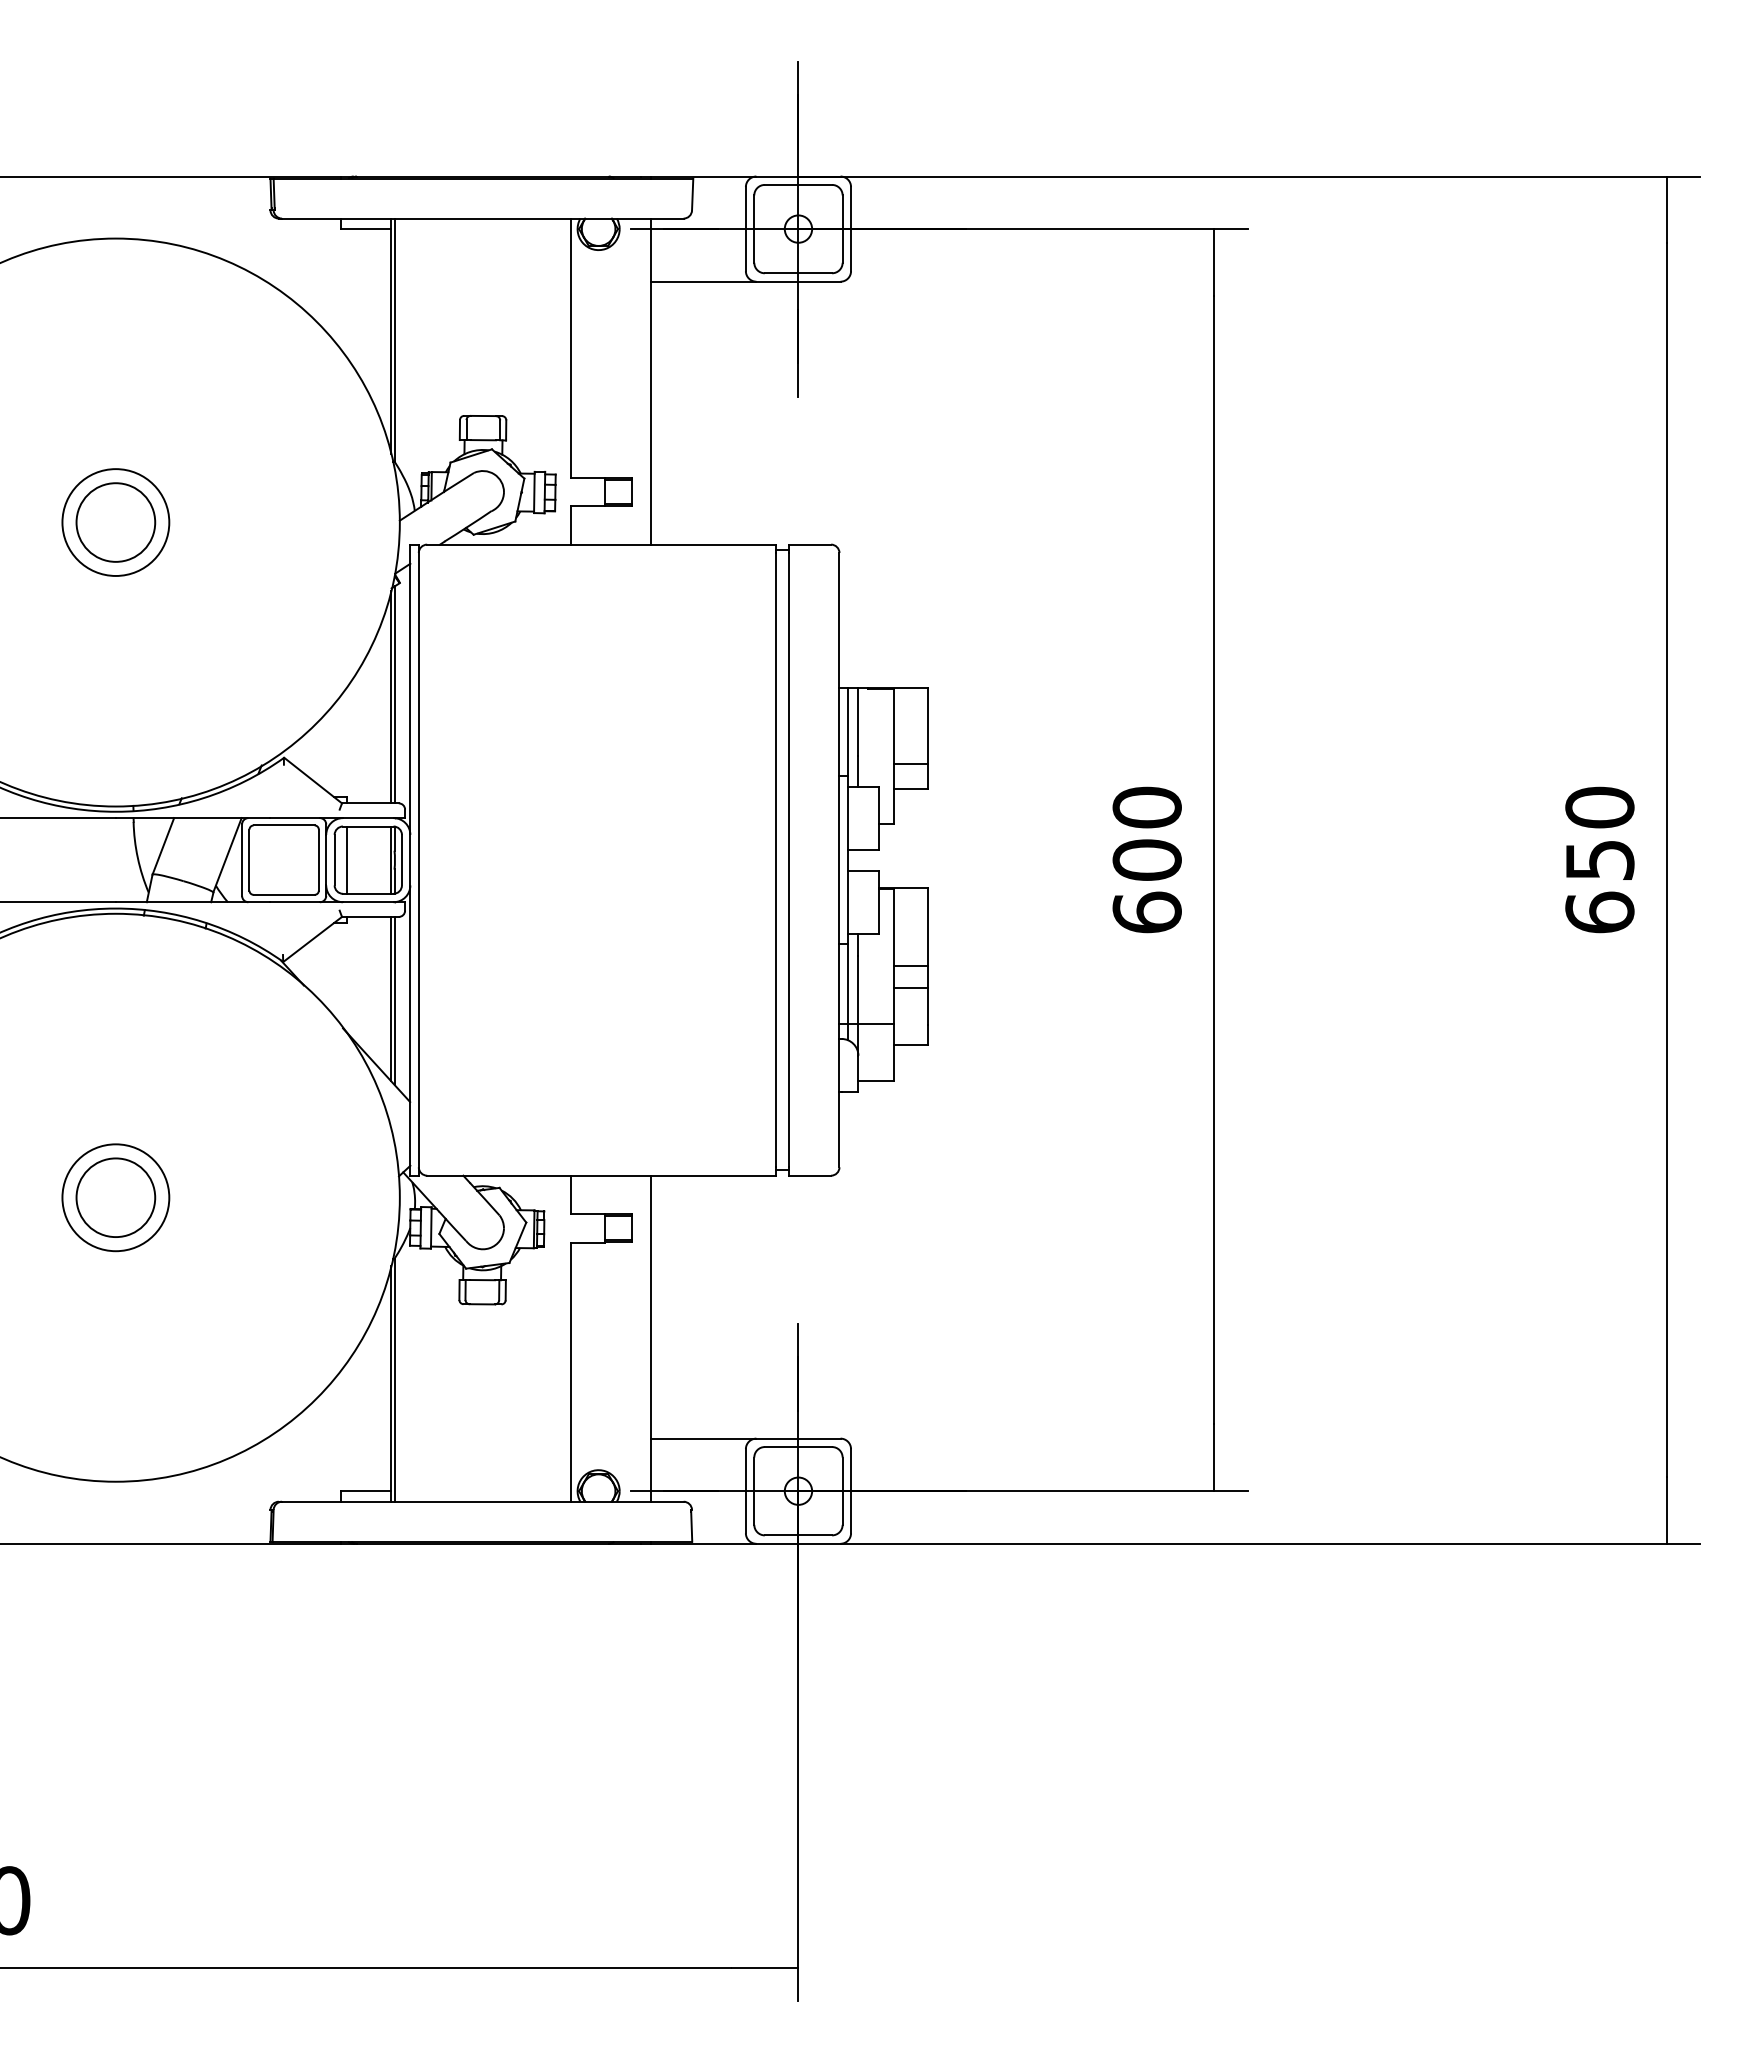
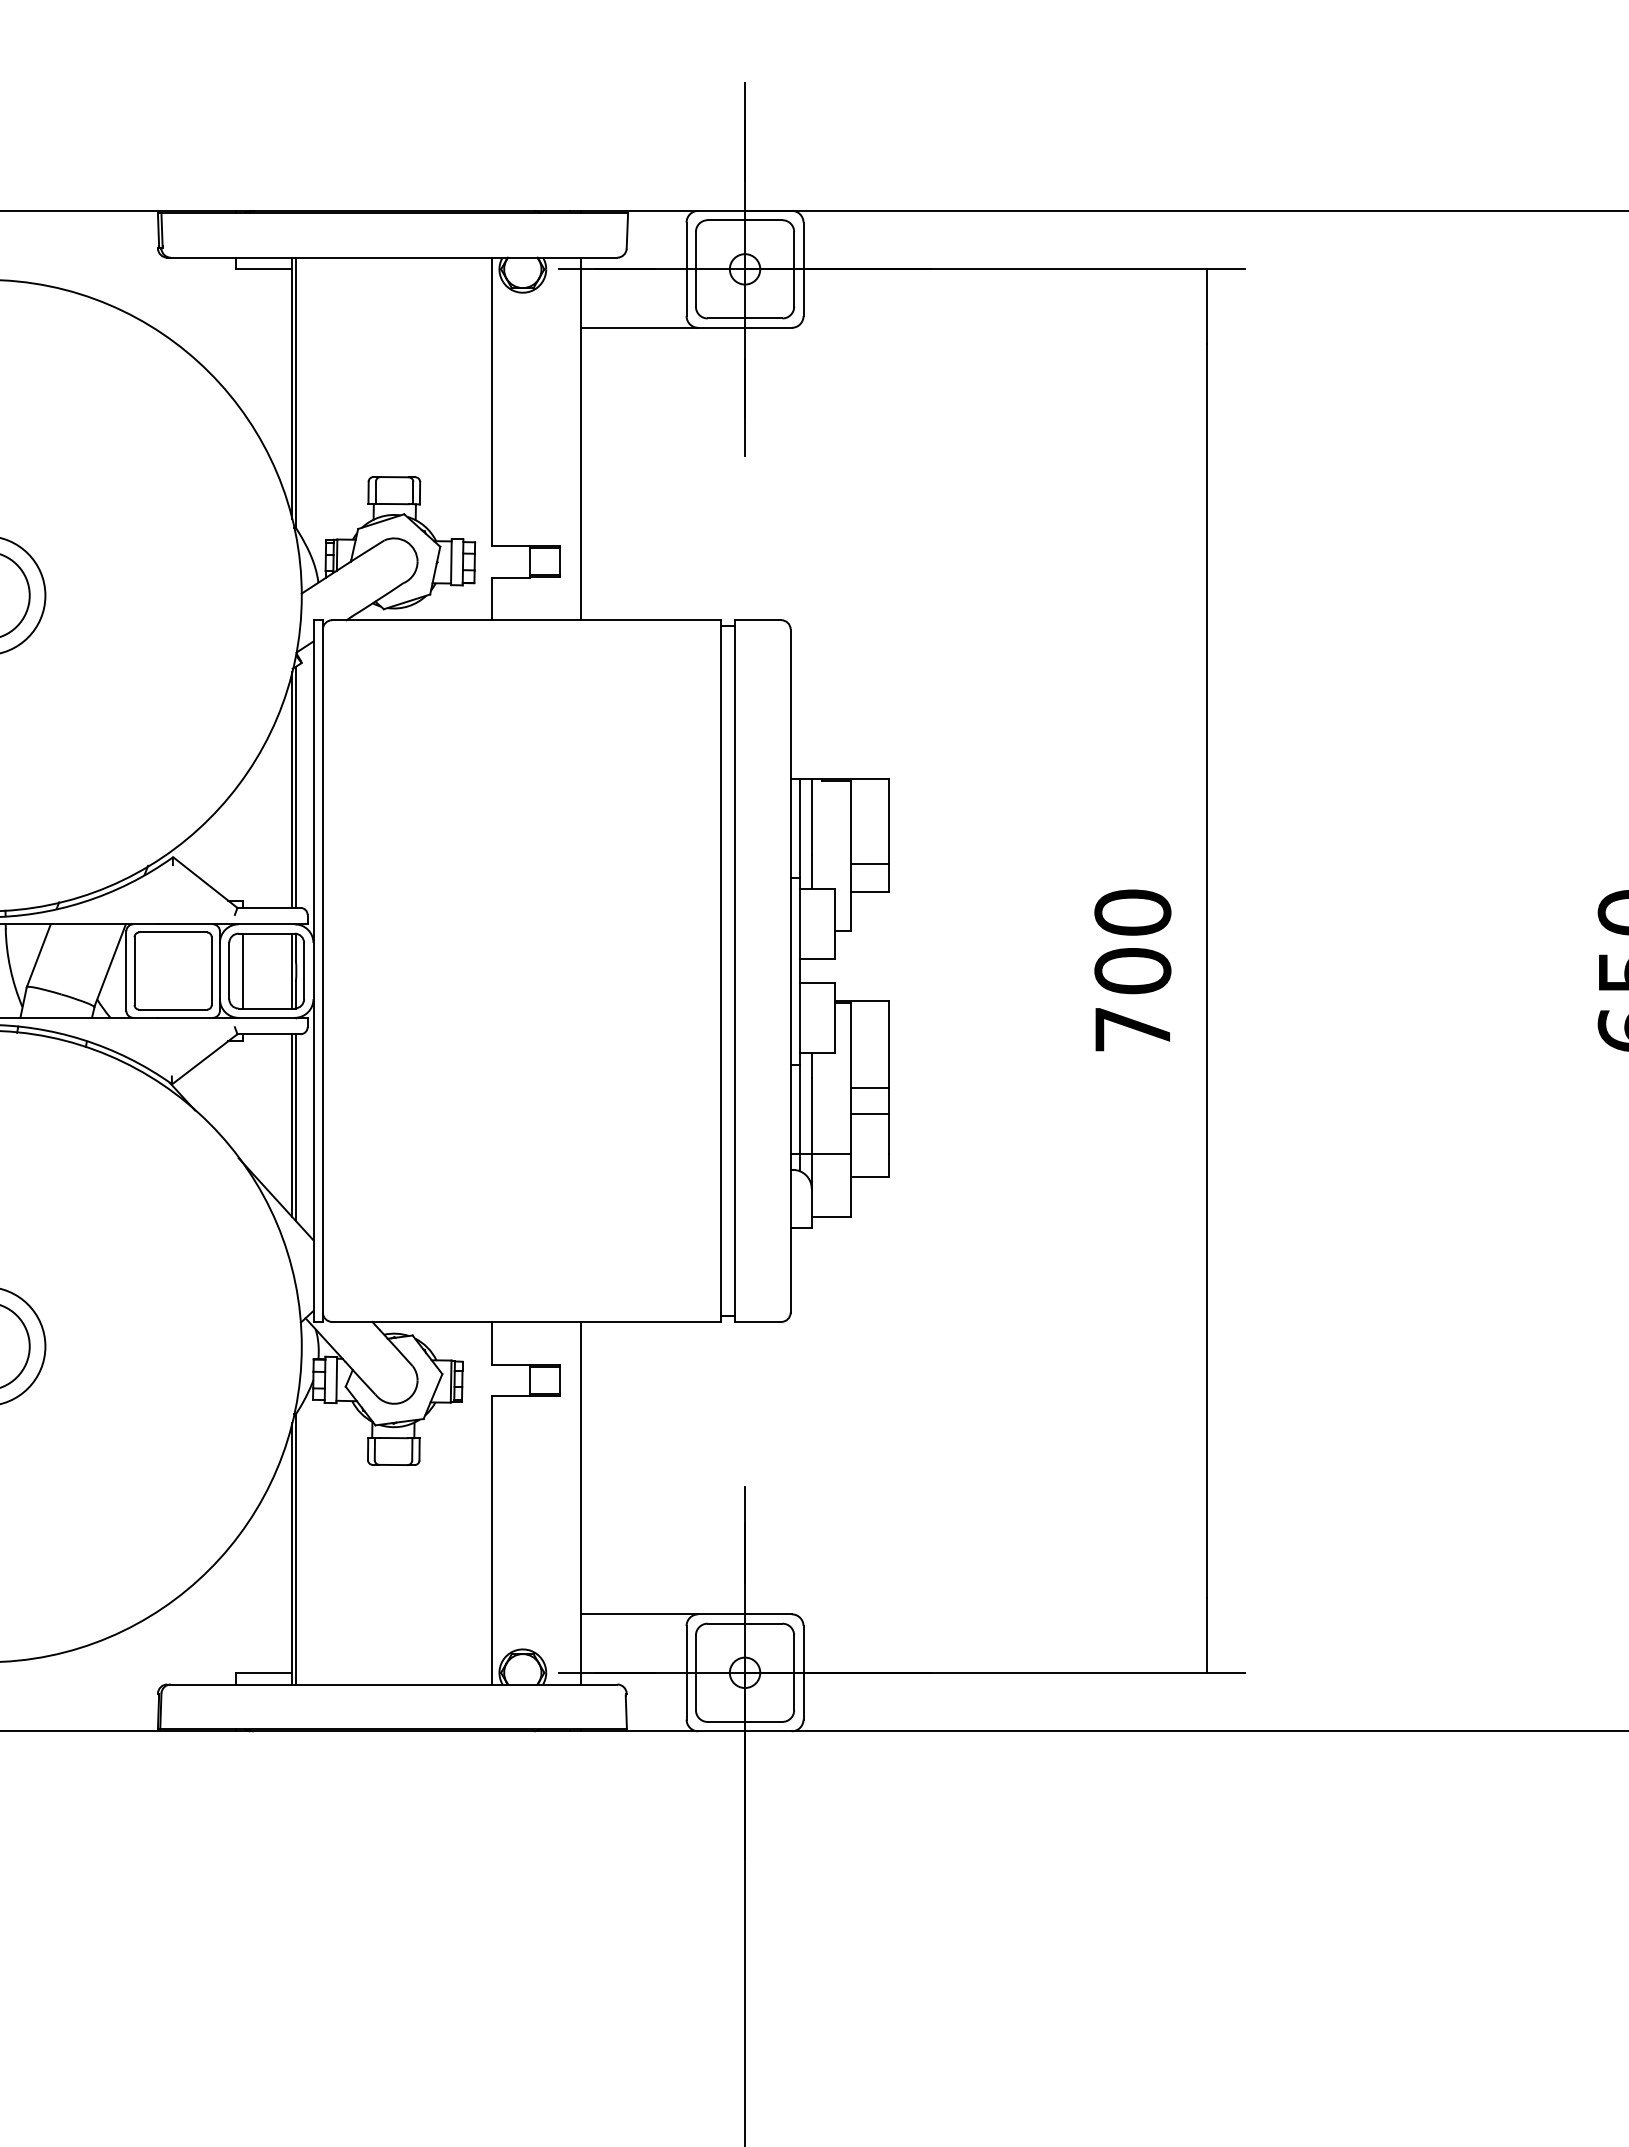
text: (1146, 912) -> (1132, 1029), 600 -> 700

